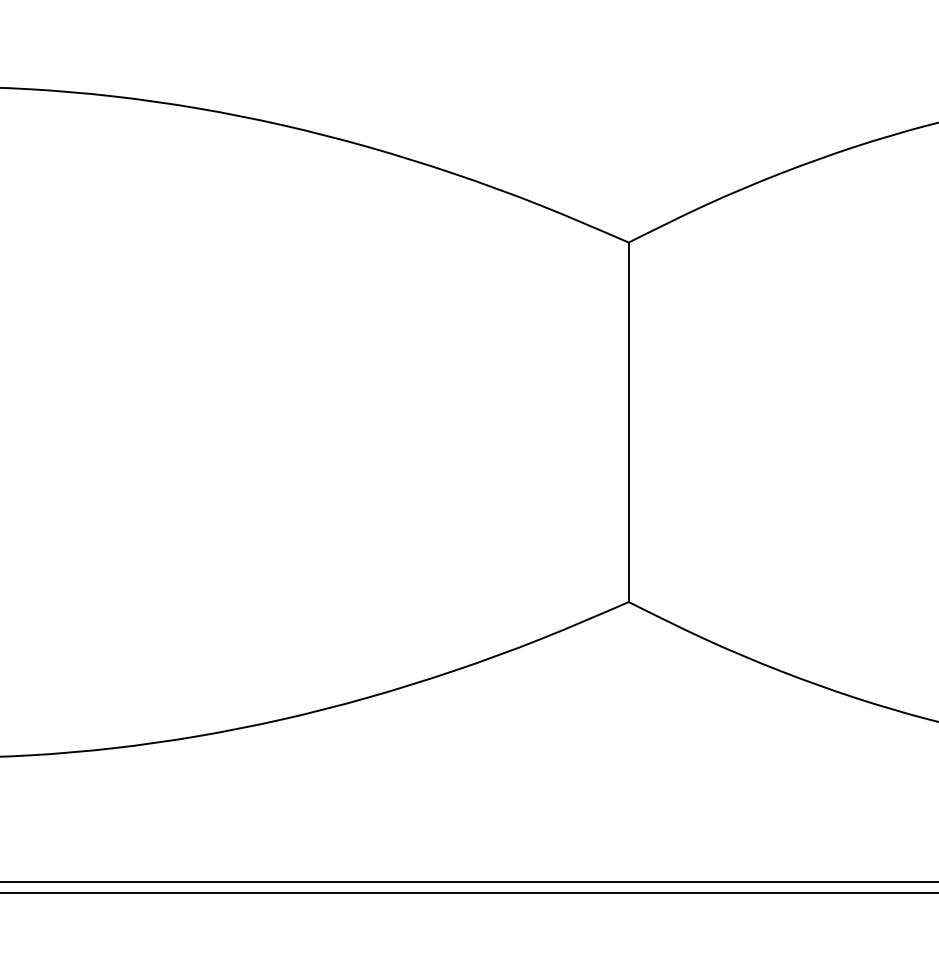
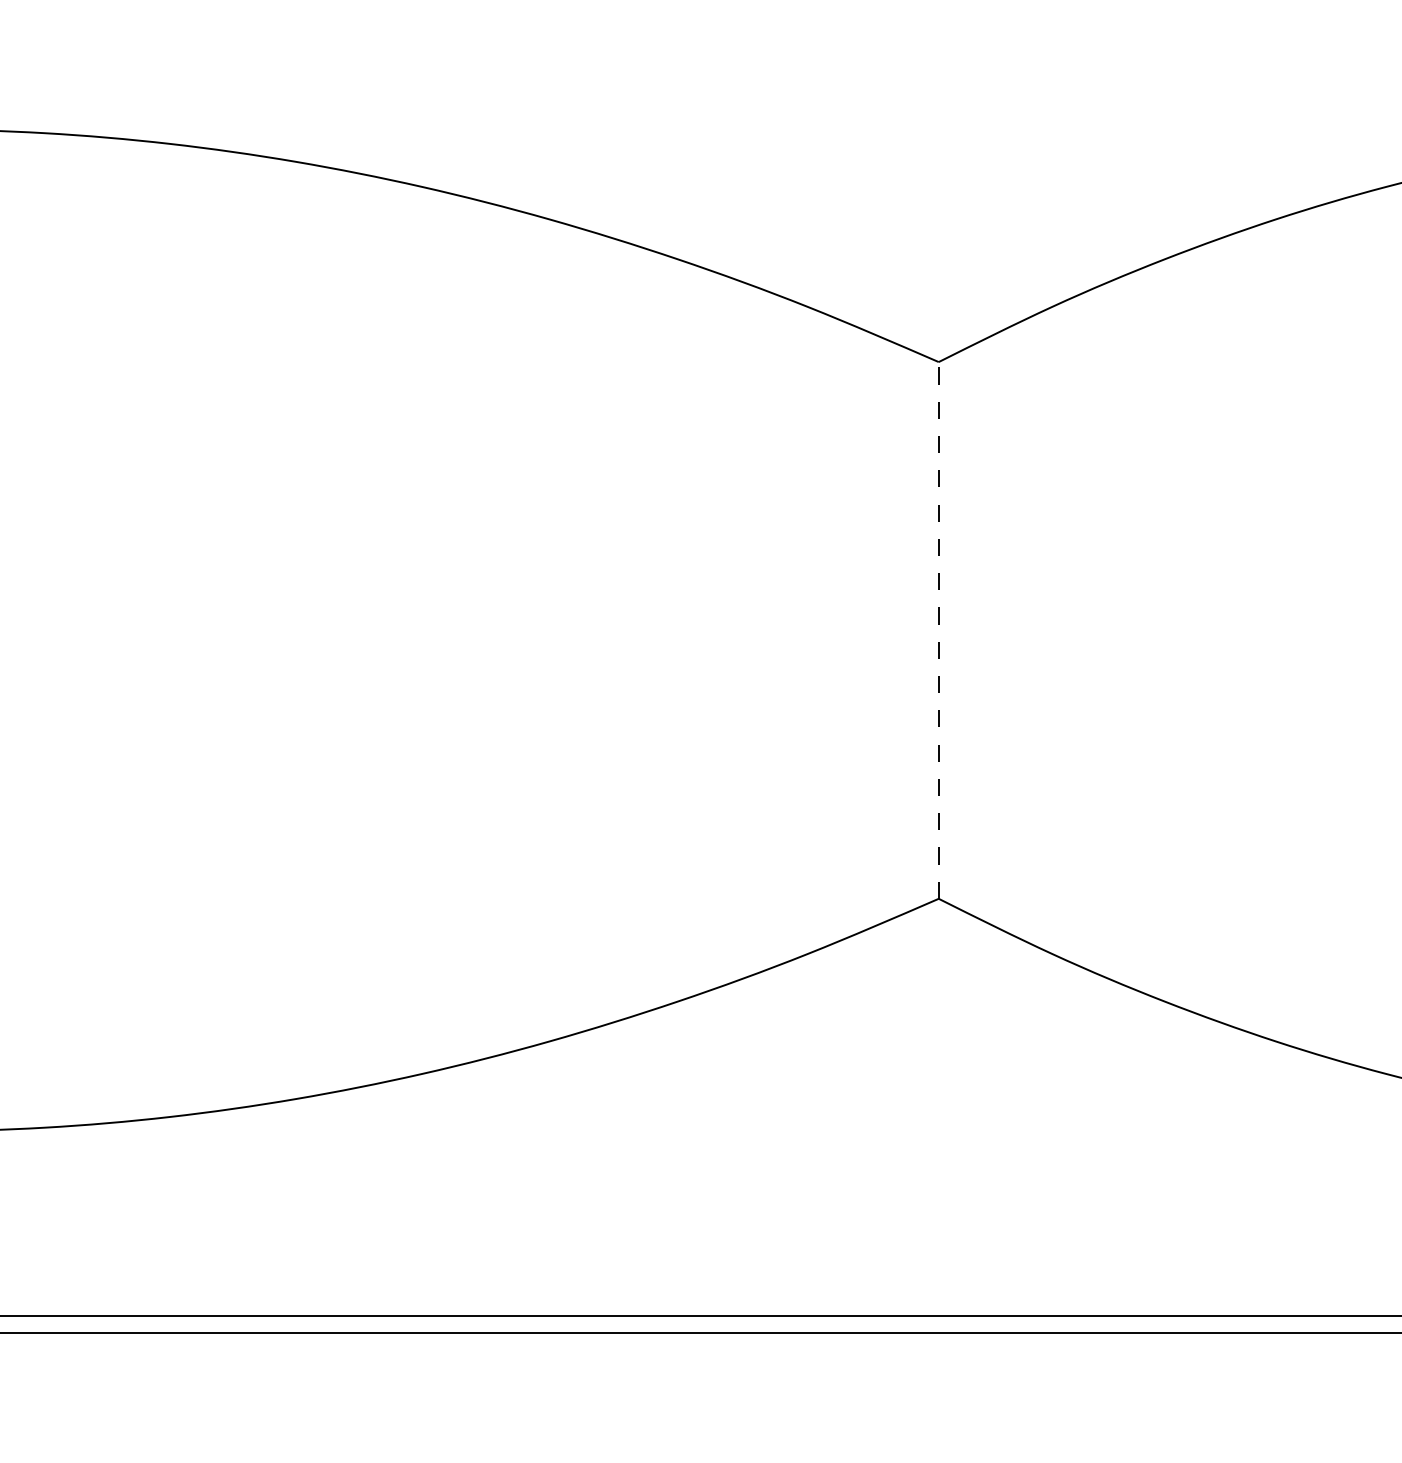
line: (628, 422) -> (938, 630), solid -> dashed

